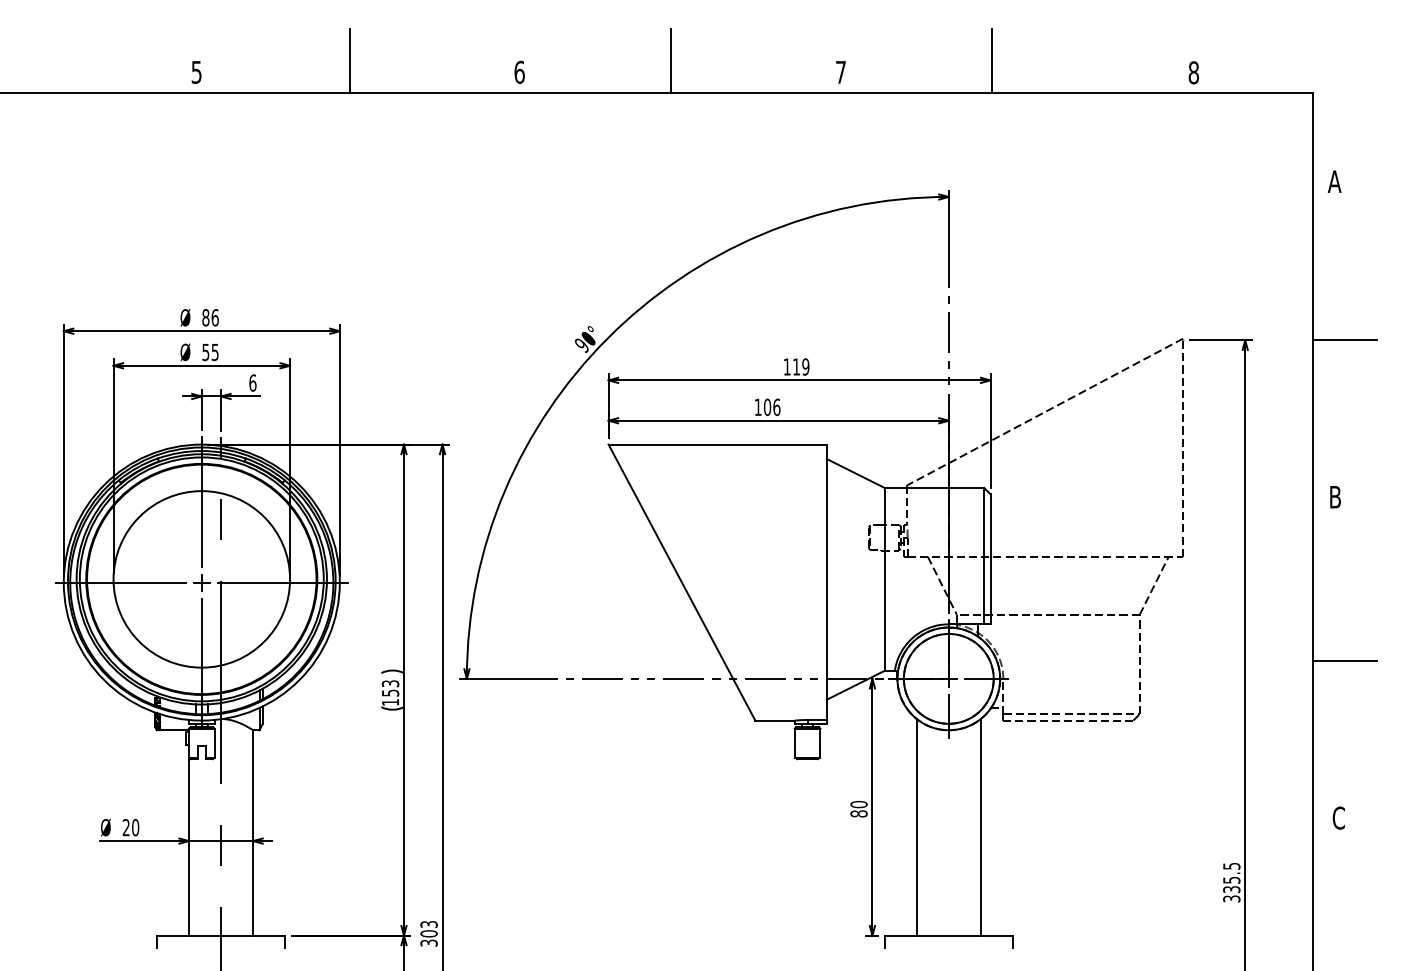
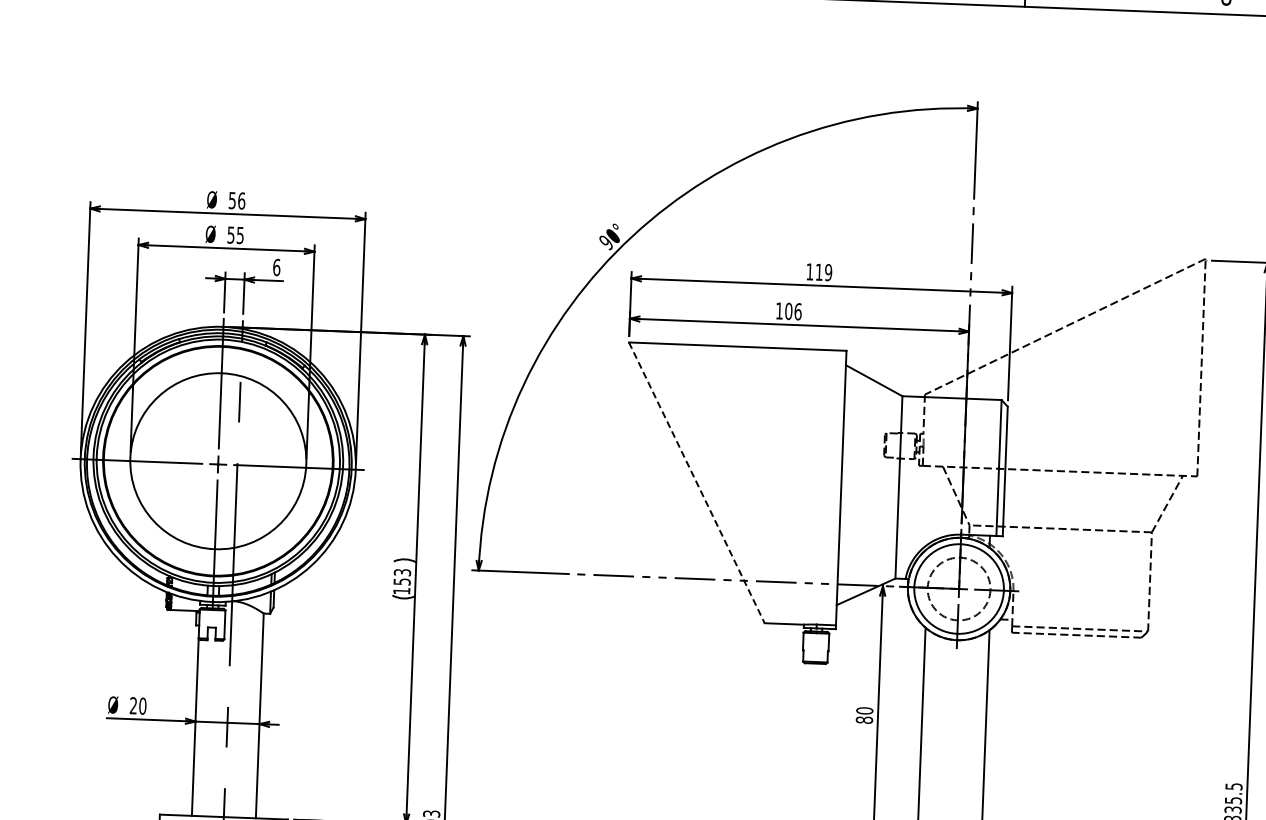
text: (205, 317) -> (232, 200), 86 -> 56
line: (682, 583) -> (697, 483), solid -> dashed
circle: (948, 678) -> (958, 588), size x0.7

